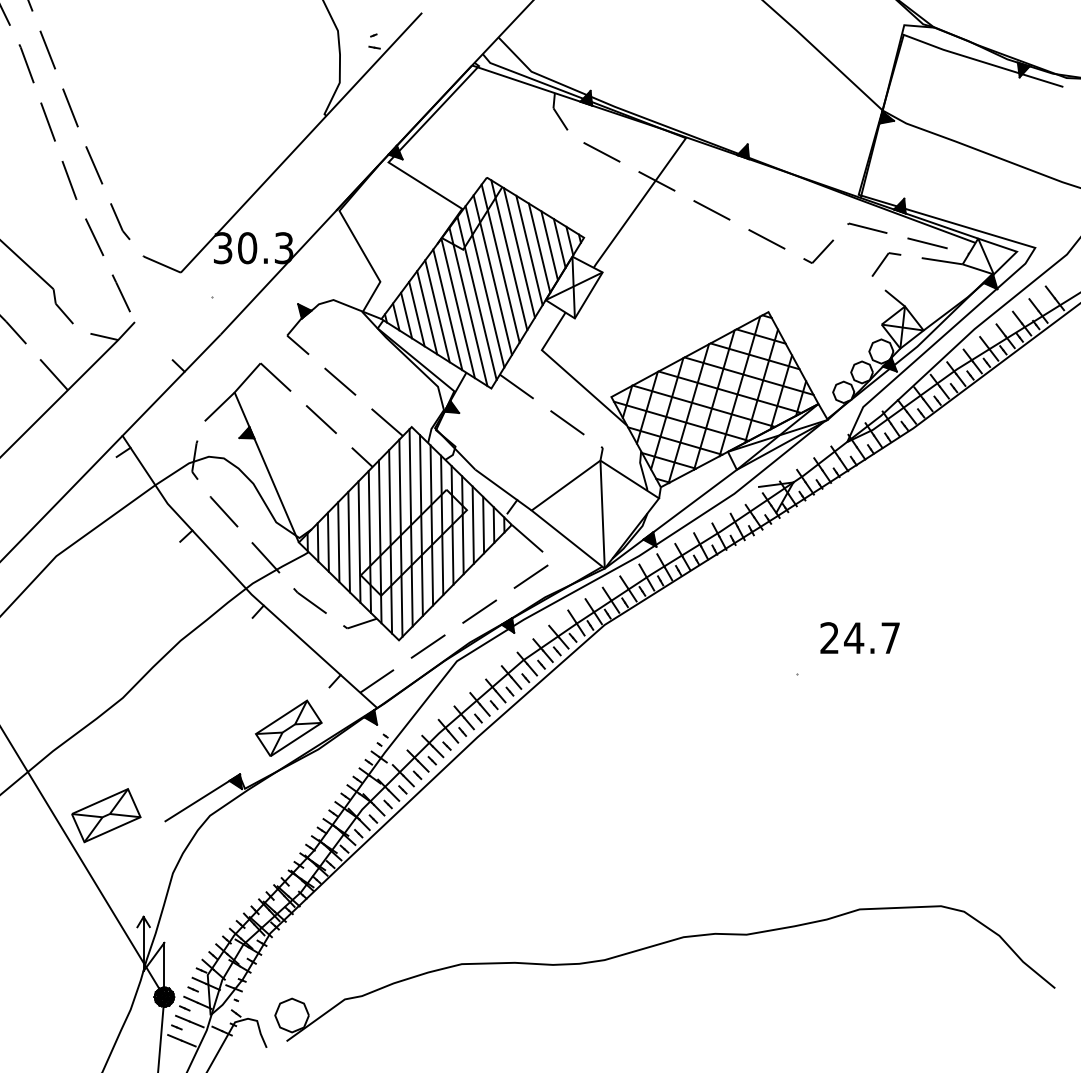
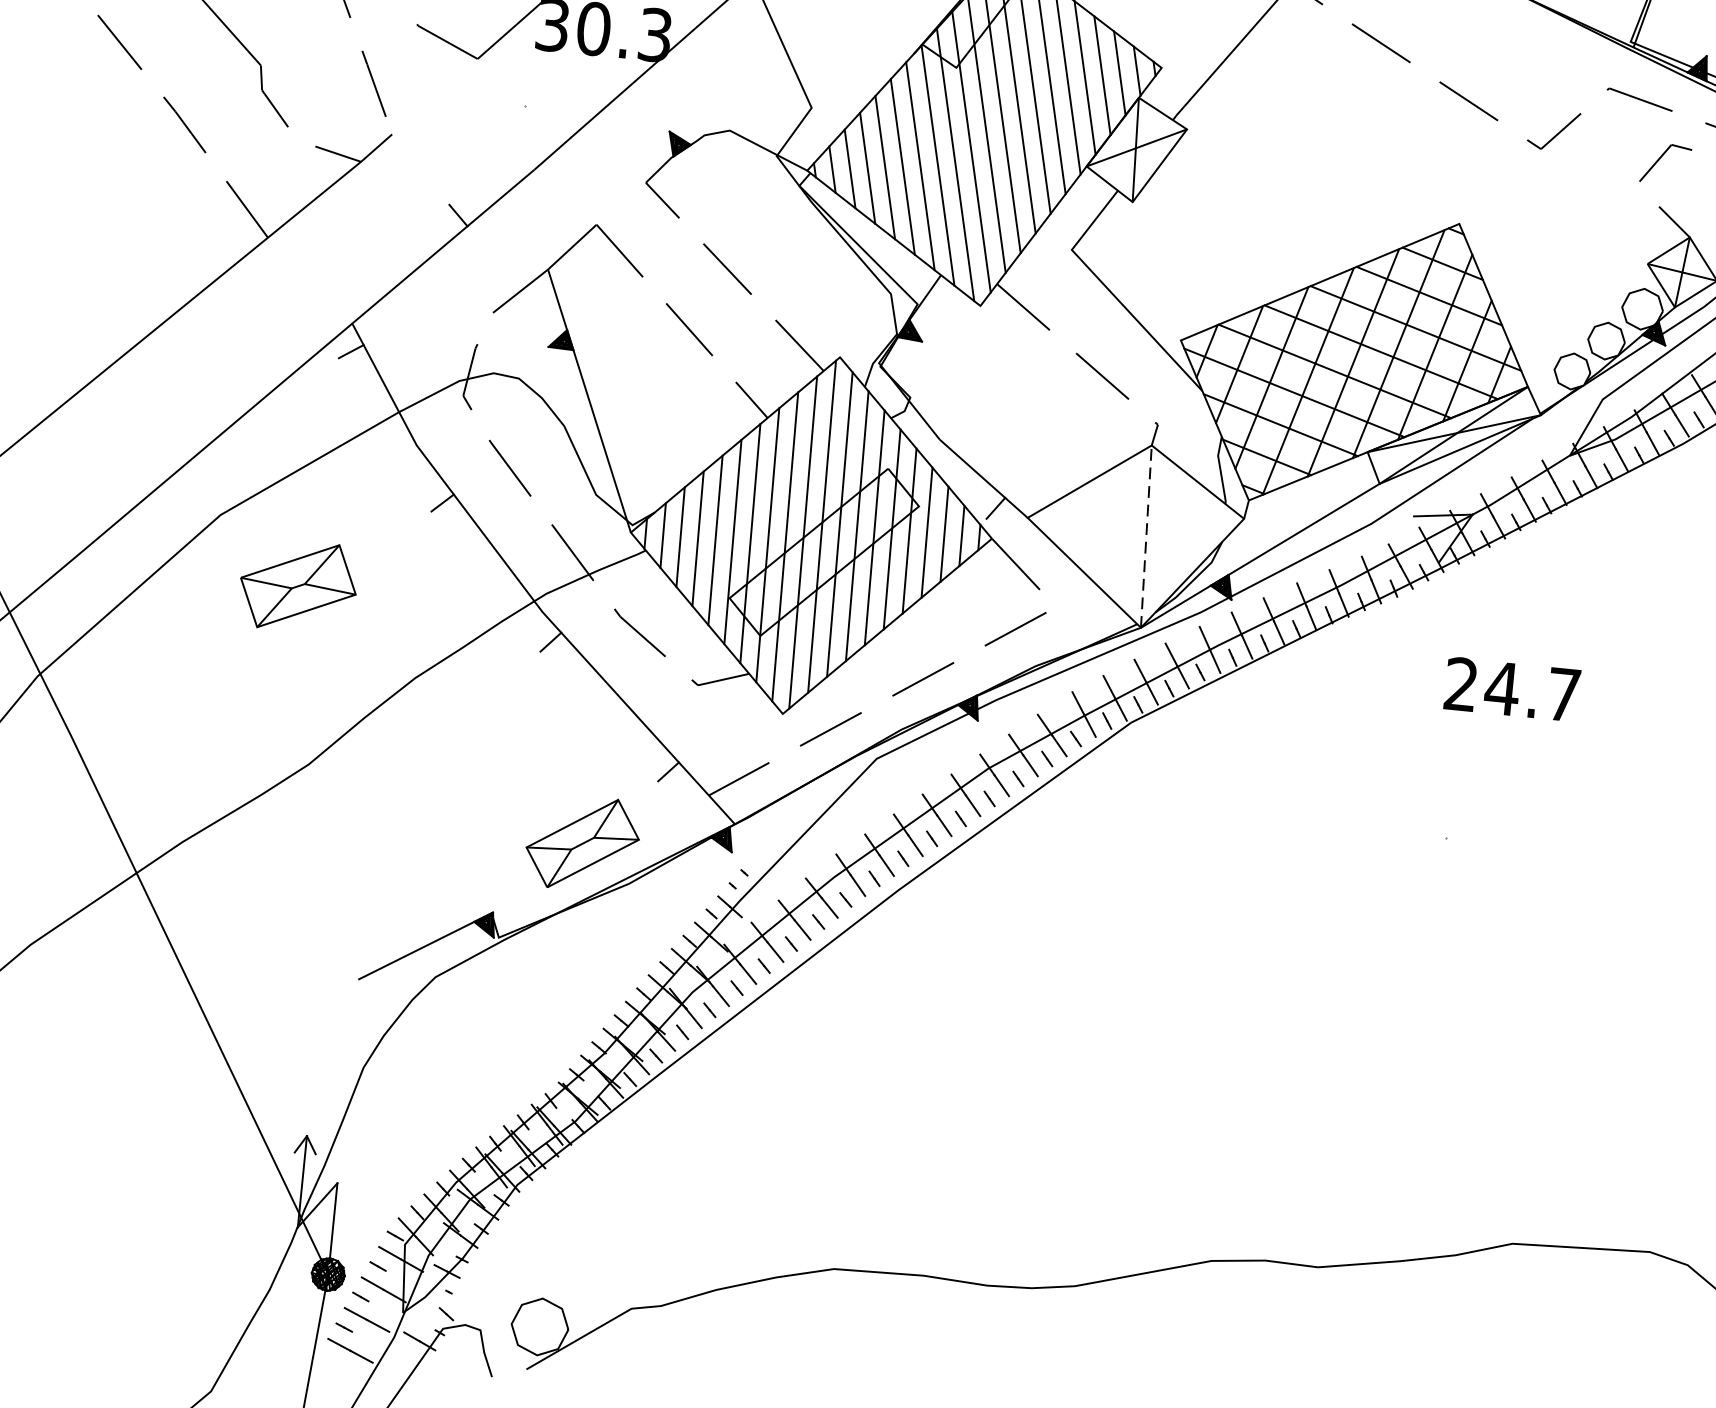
line: (602, 514) -> (1146, 536), solid -> dashed
text: (859, 637) -> (1511, 688), moved
part: (106, 815) -> (298, 586), moved

